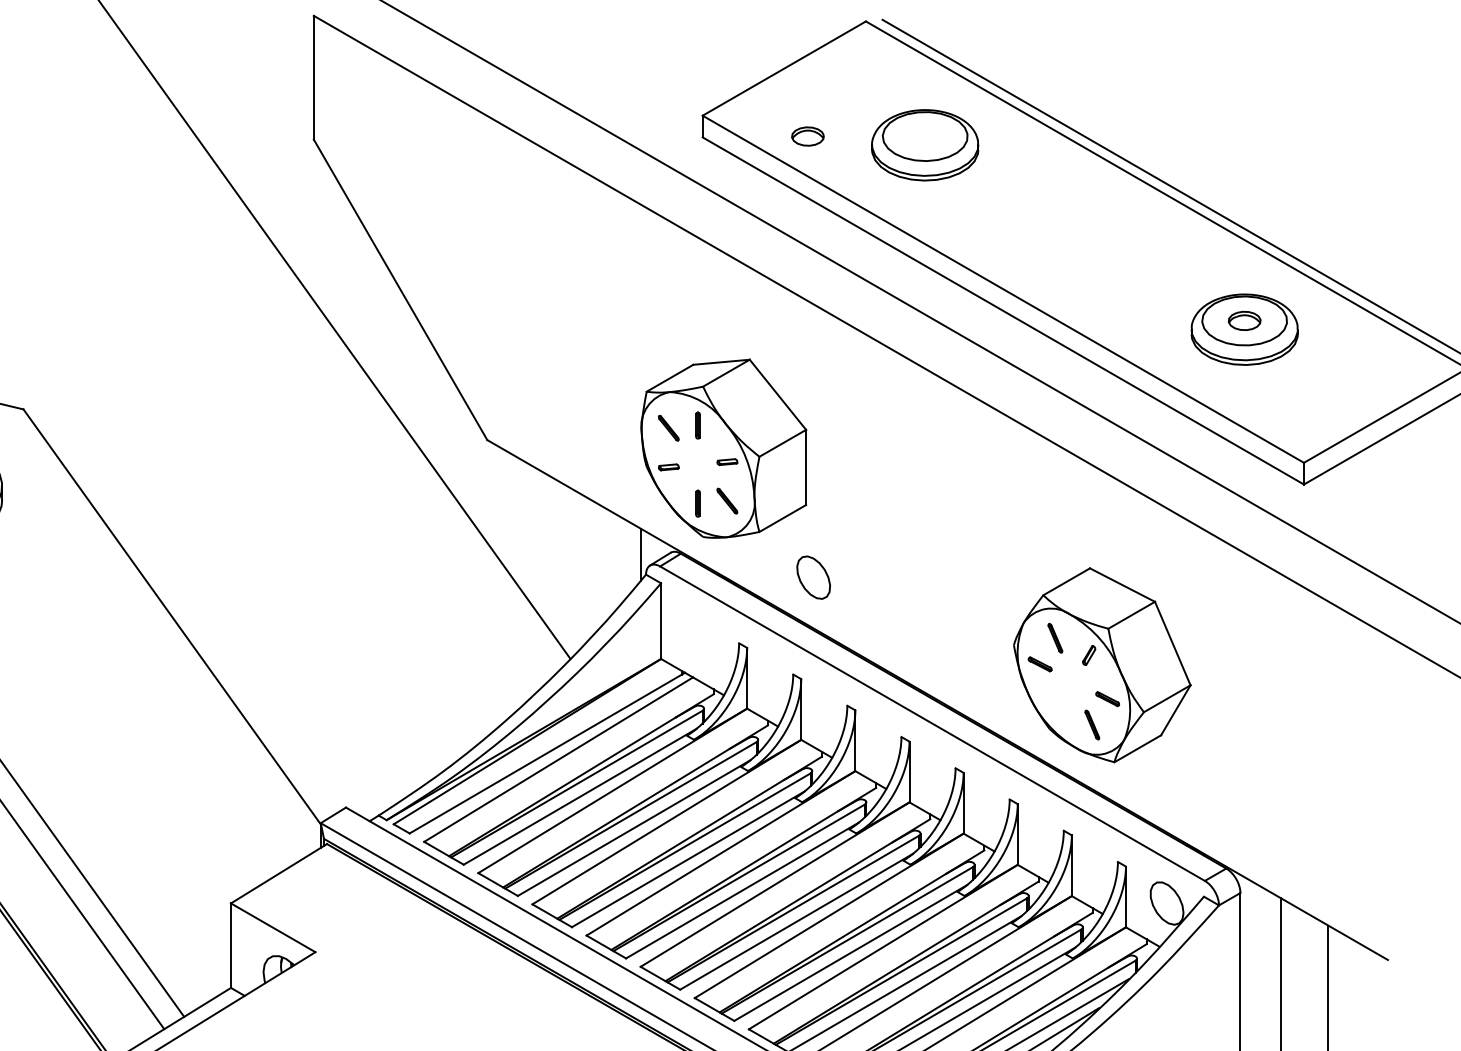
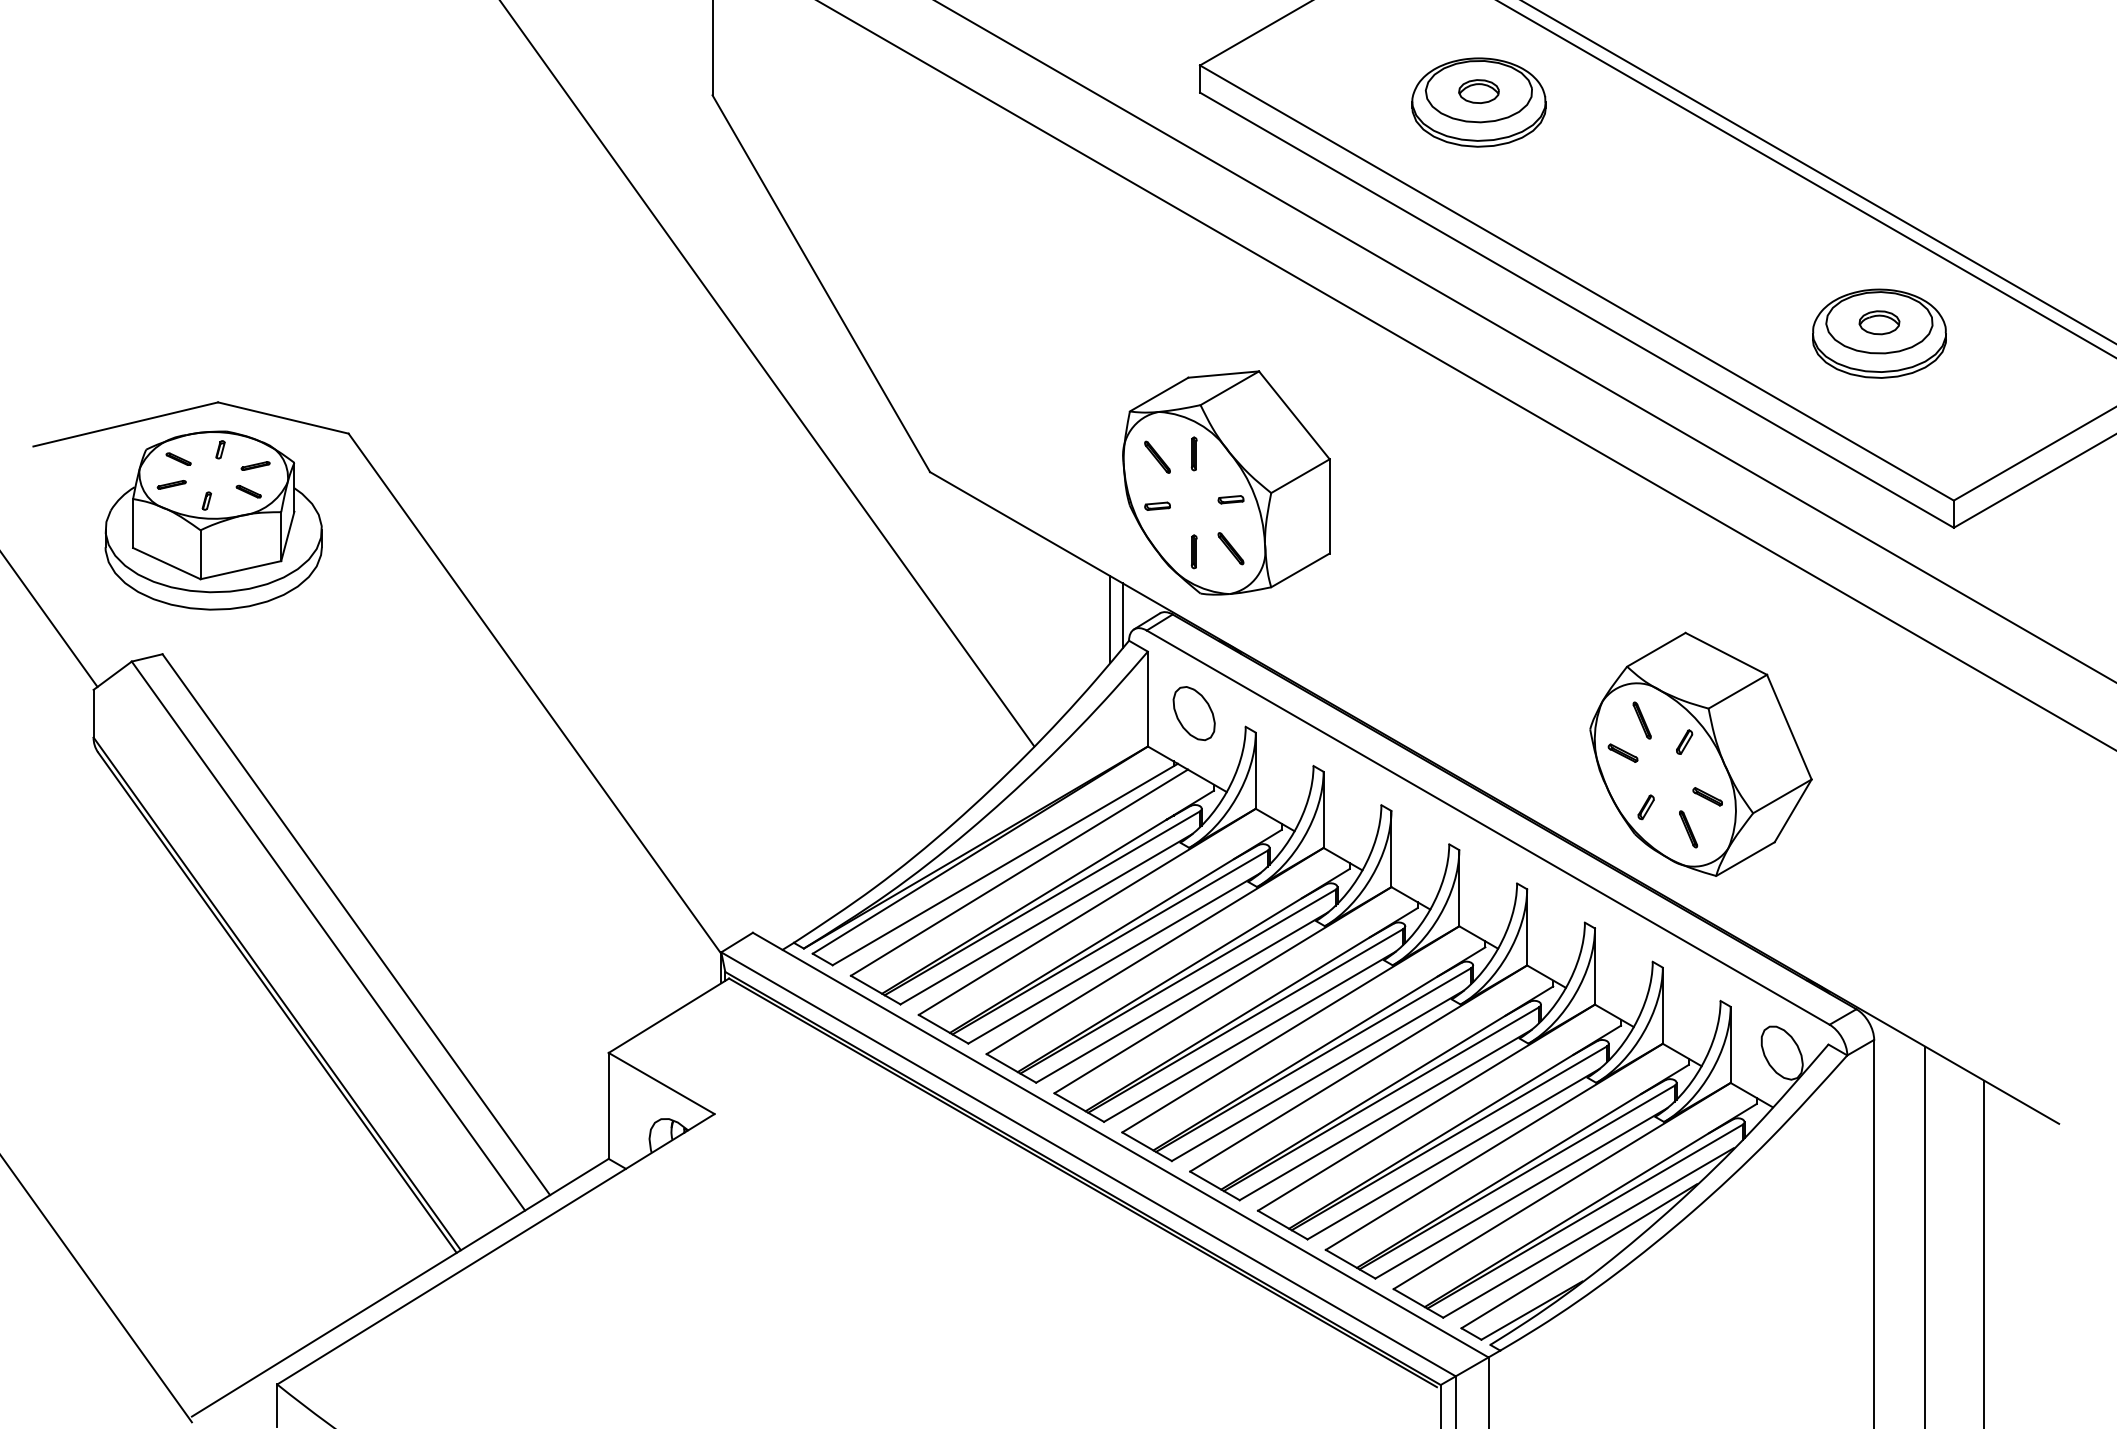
part: (807, 136) -> (1478, 91), moved
line: (631, 557) -> (1110, 619), added
part: (813, 577) -> (1193, 713), moved
part: (1058, 707) -> (1645, 807), added

